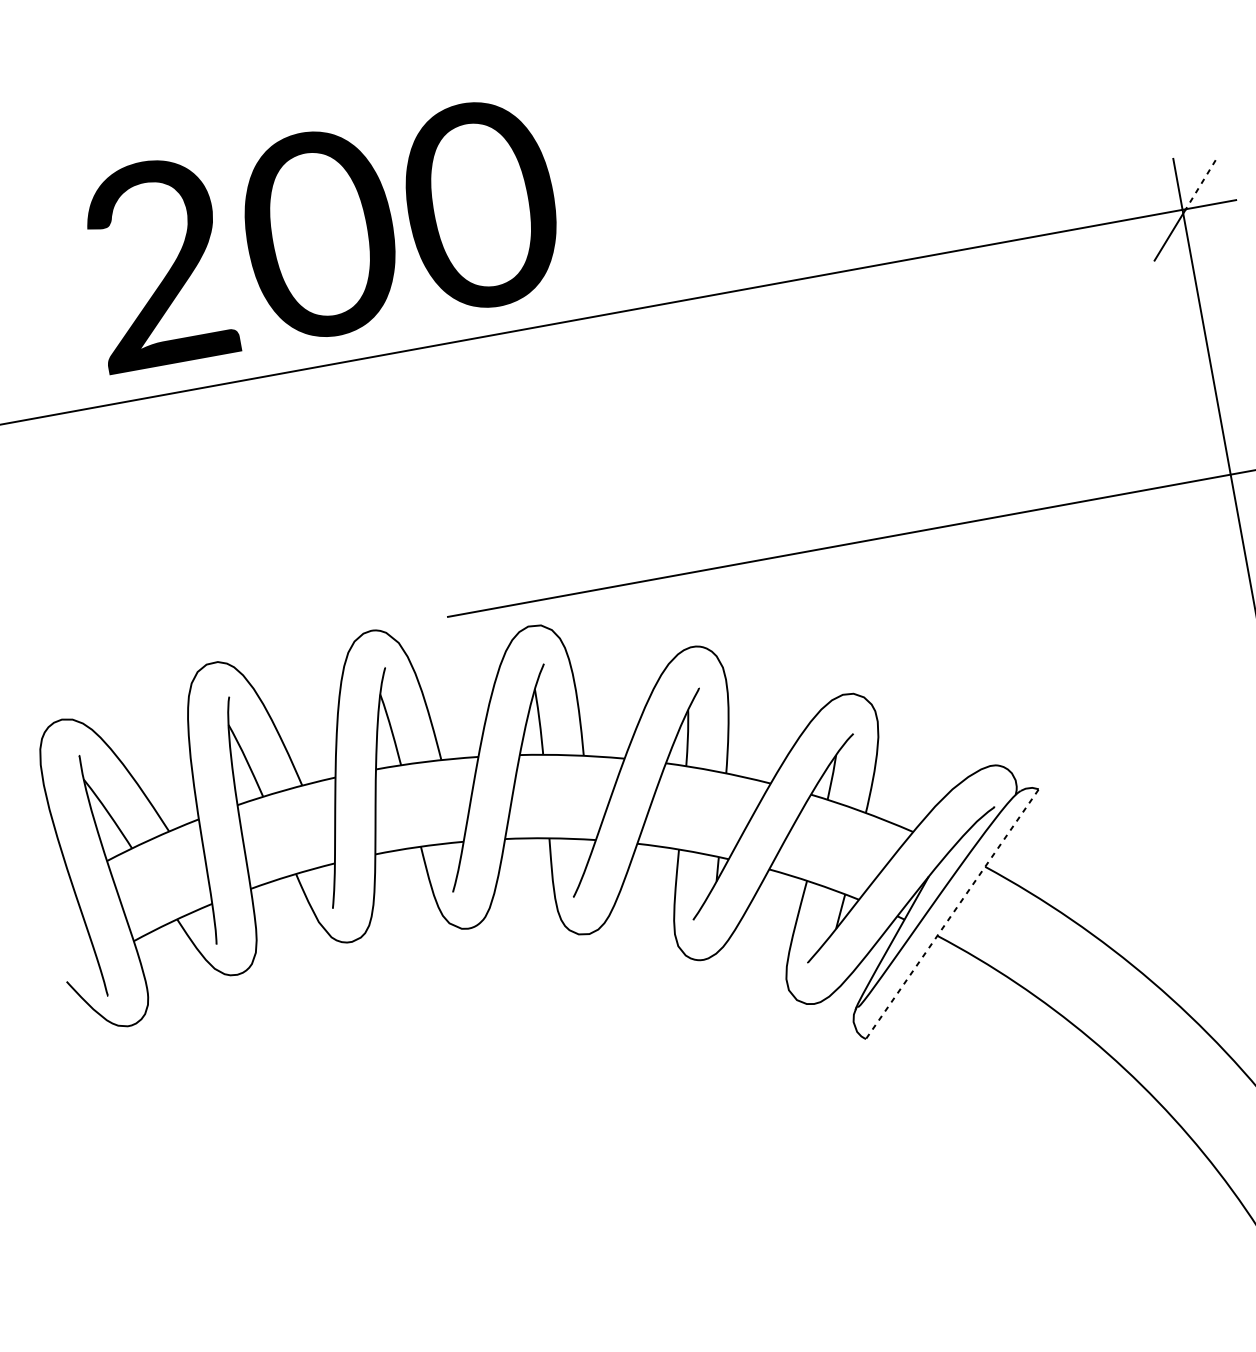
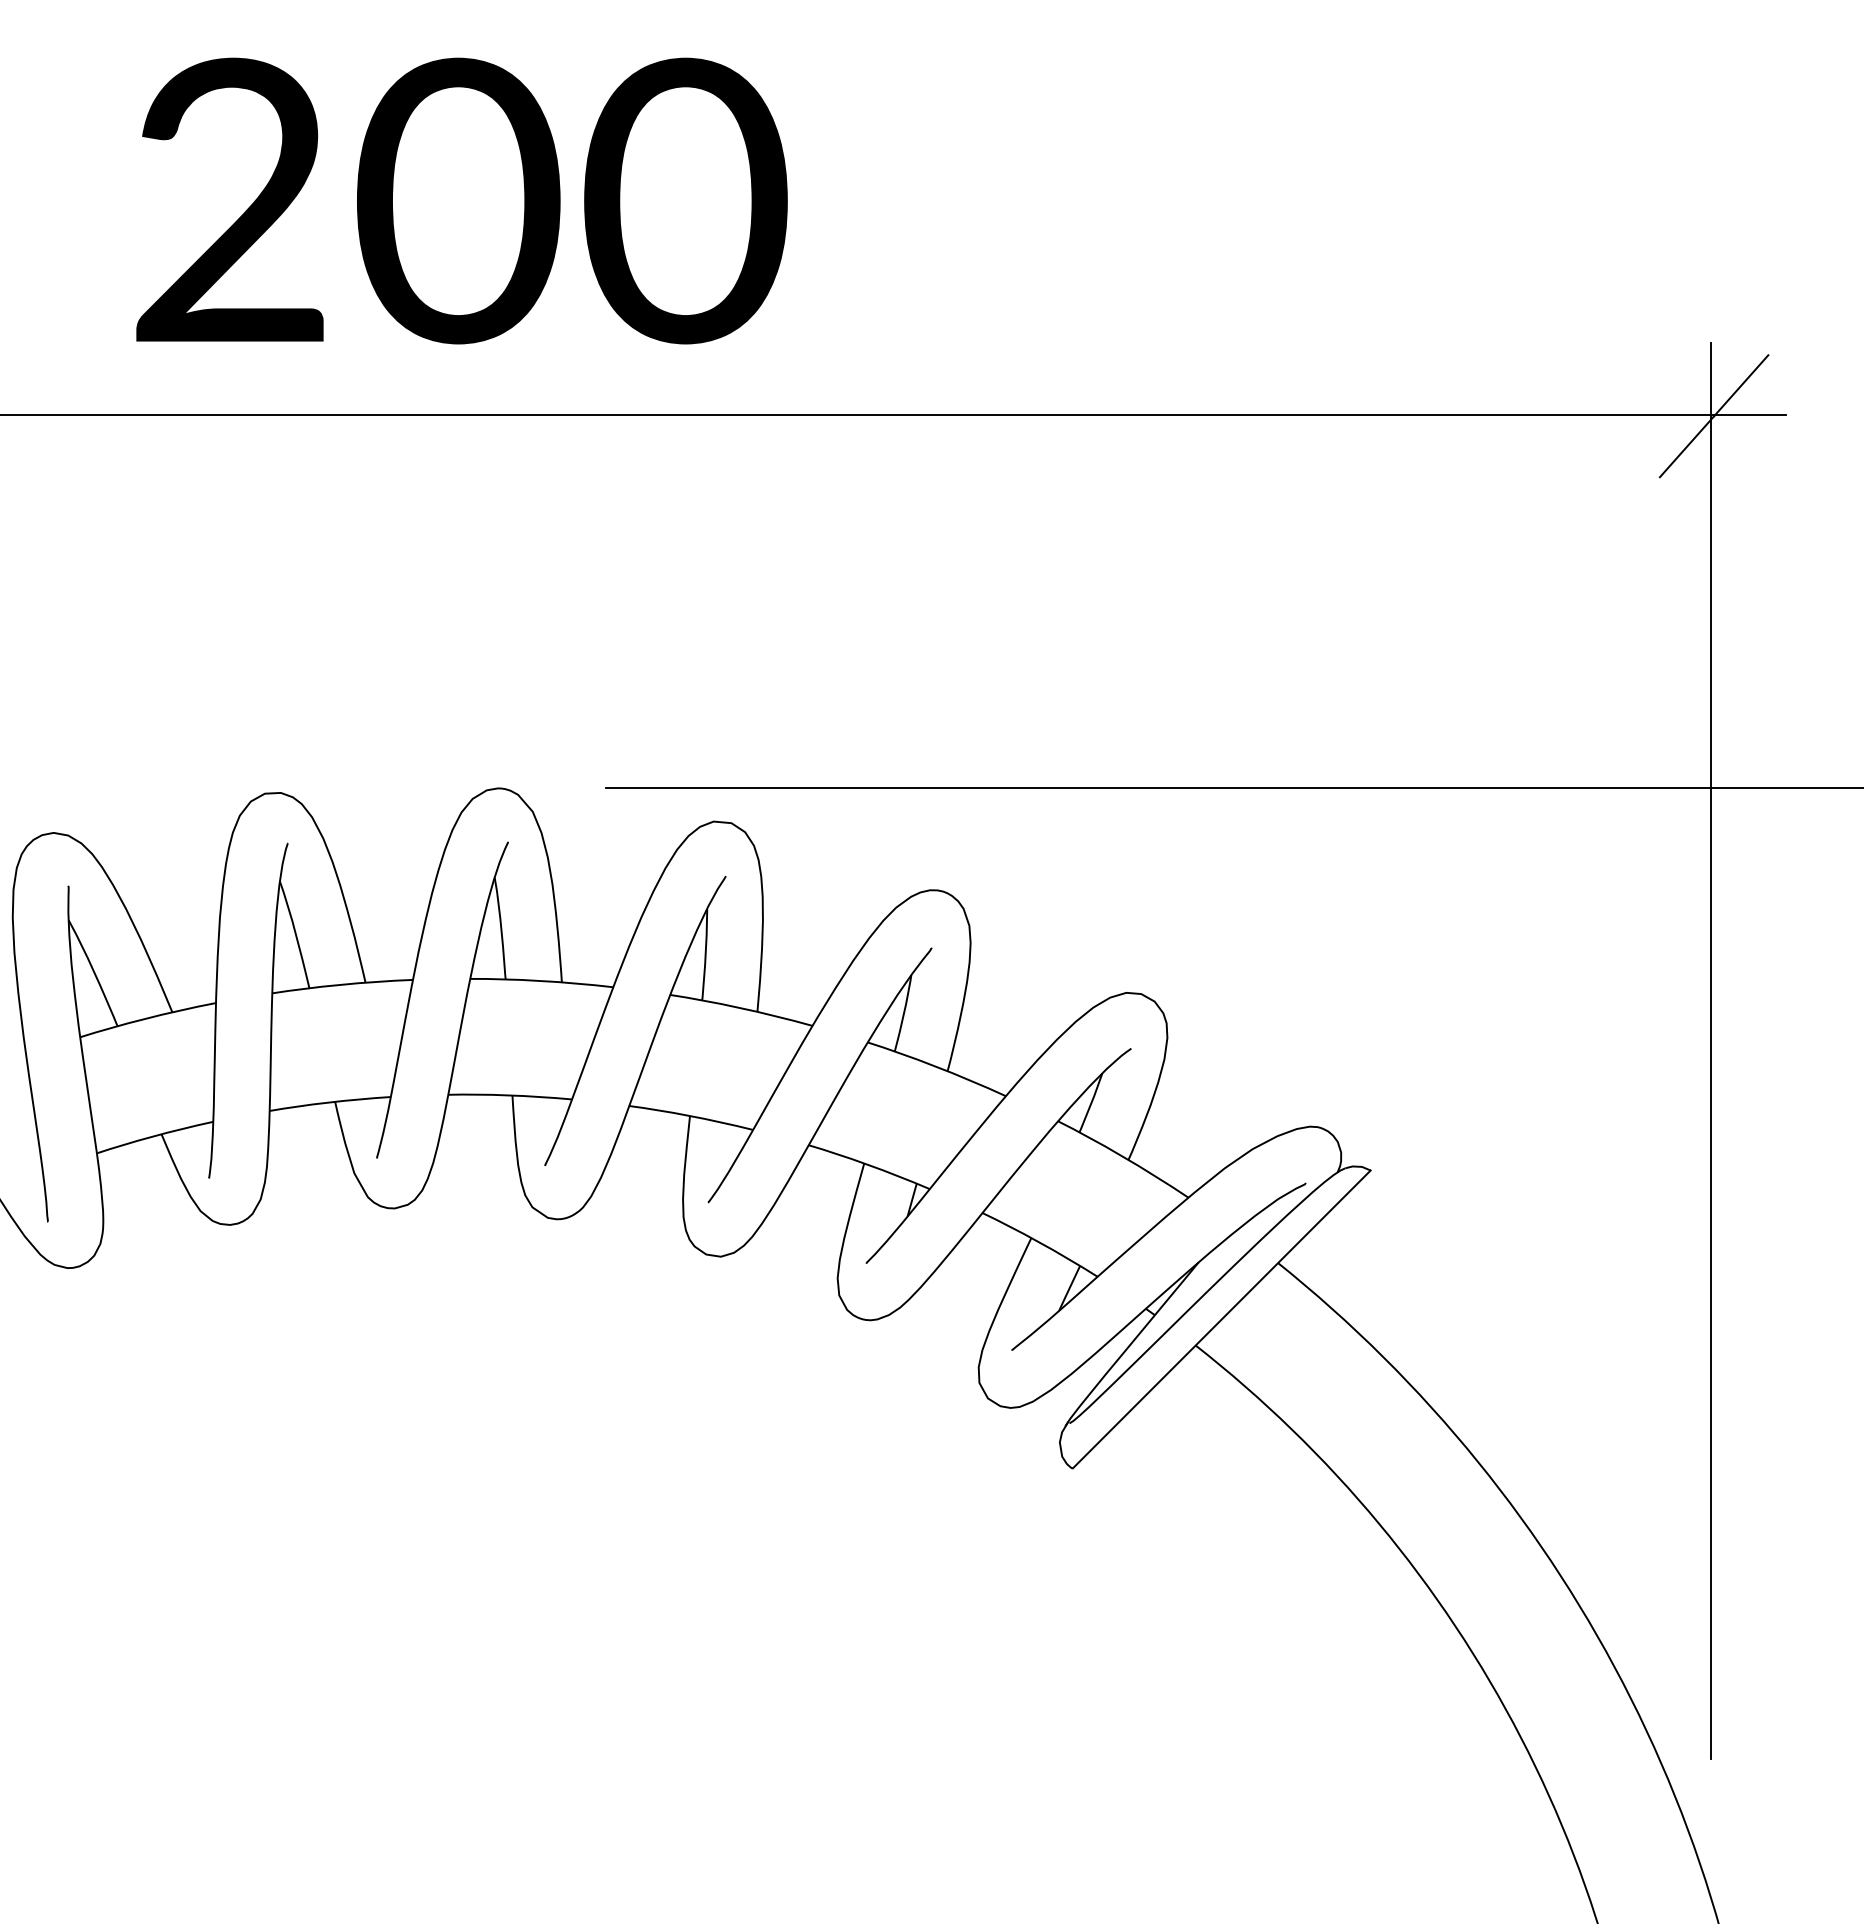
line: (1200, 185) -> (1741, 385), dashed -> solid
text: (321, 233) -> (461, 200), moved
line: (952, 913) -> (1222, 1318), dashed -> solid

